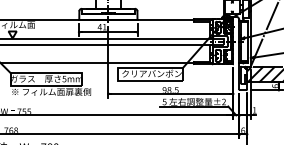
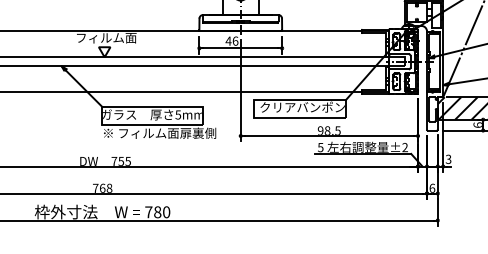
text: (104, 26) -> (235, 40), 41 -> 46
text: (254, 110) -> (448, 159), 1 -> 3

